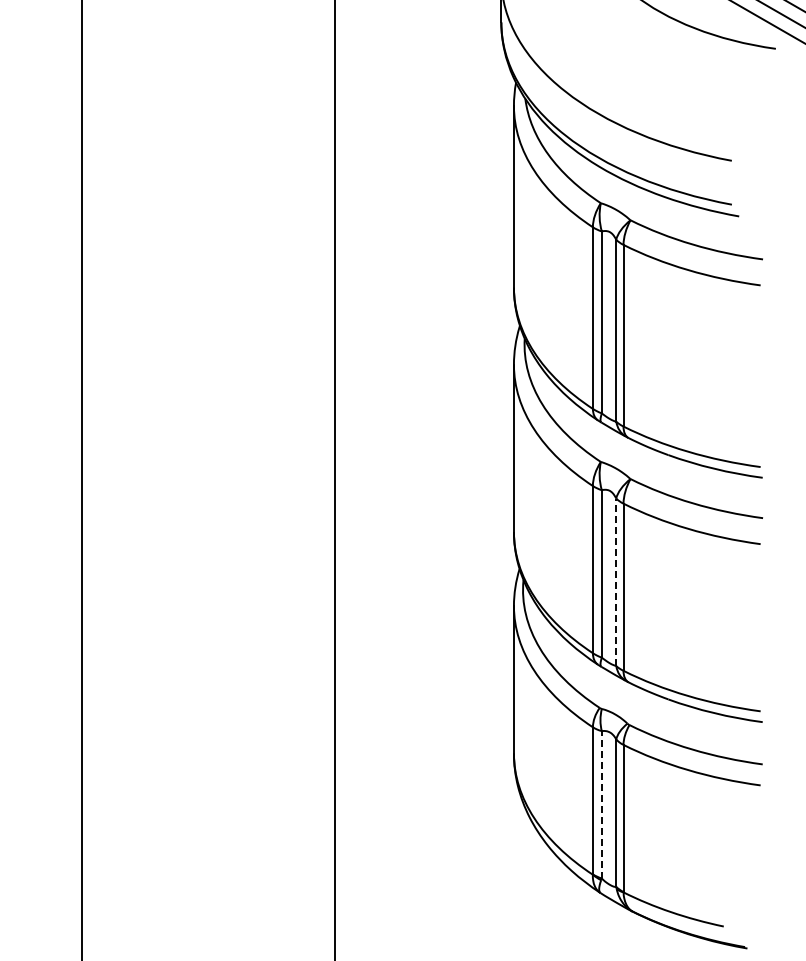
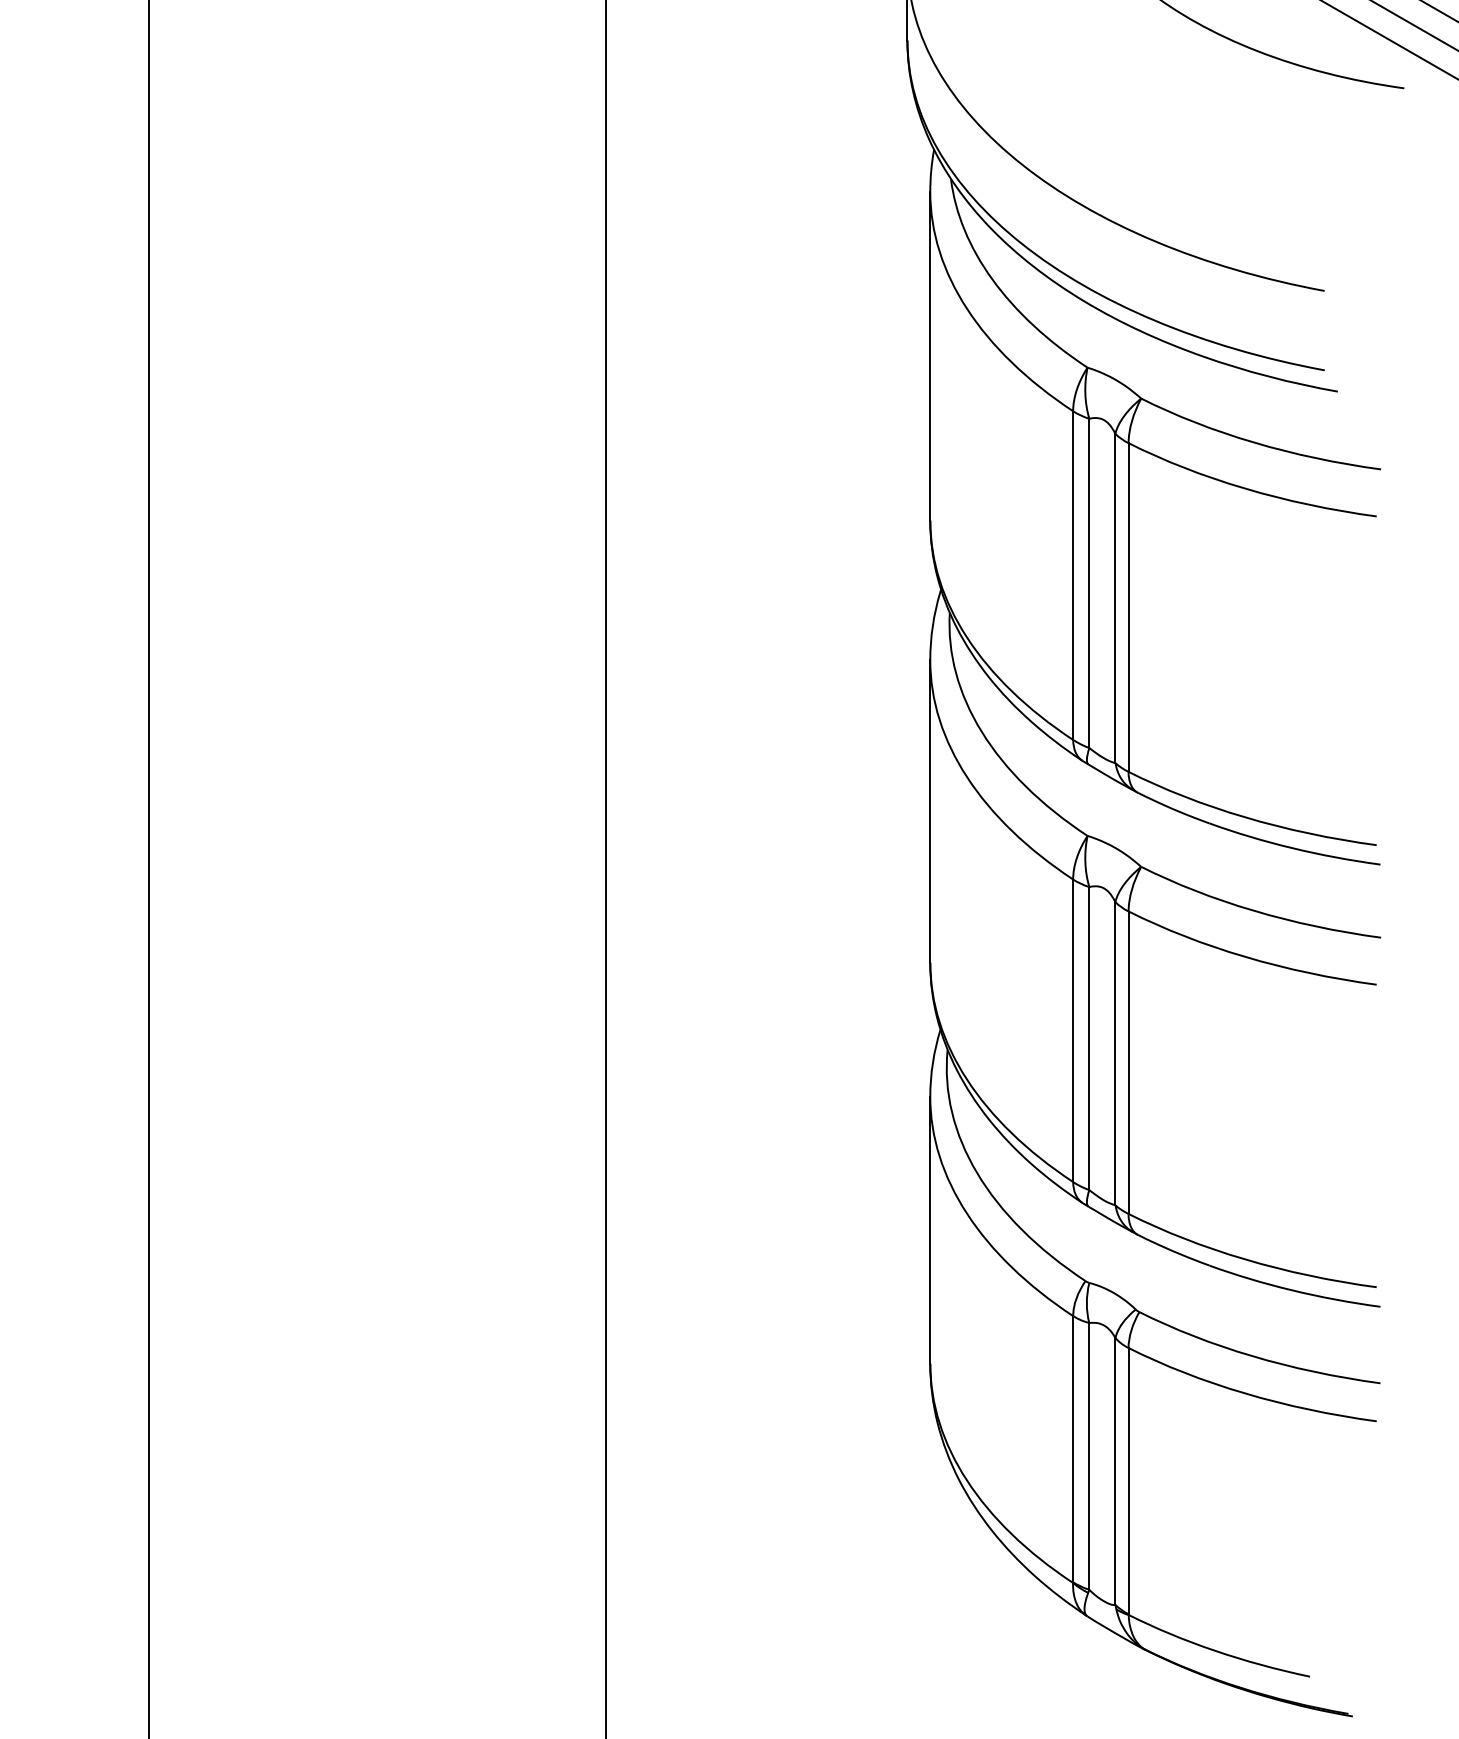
line: (616, 582) -> (1115, 1054), dashed -> solid
line: (601, 804) -> (1088, 1455), dashed -> solid

